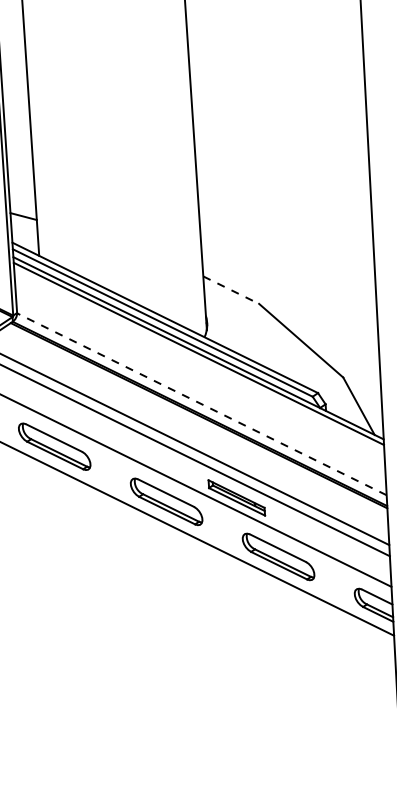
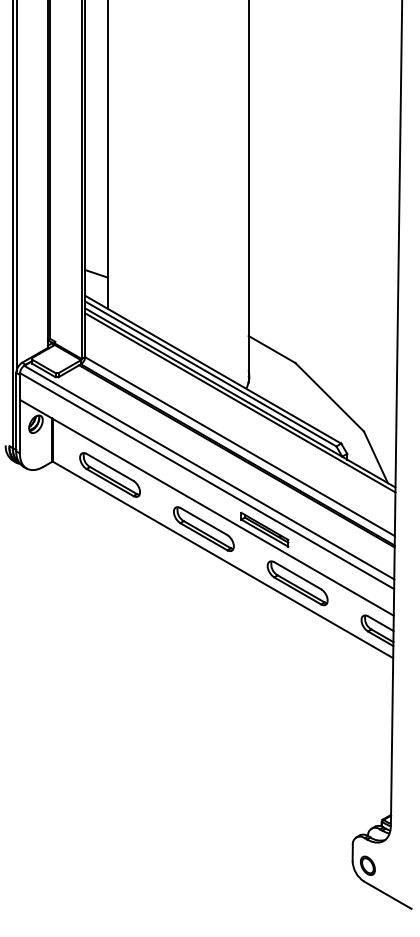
line: (231, 290) -> (272, 349), dashed -> solid
line: (202, 404) -> (240, 446), dashed -> solid

